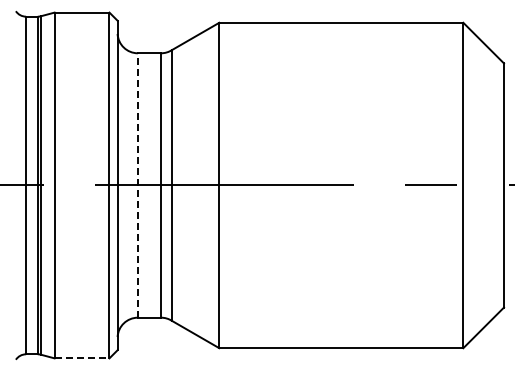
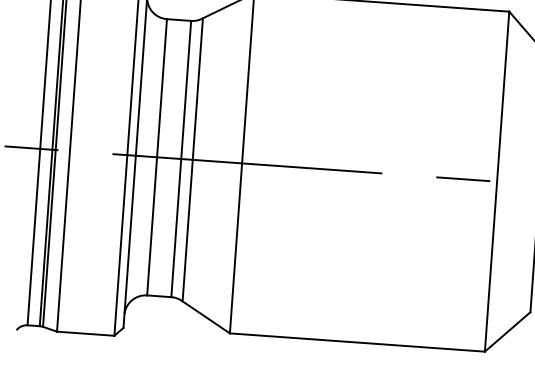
line: (137, 185) -> (156, 157), dashed -> solid
line: (82, 358) -> (86, 333), dashed -> solid

